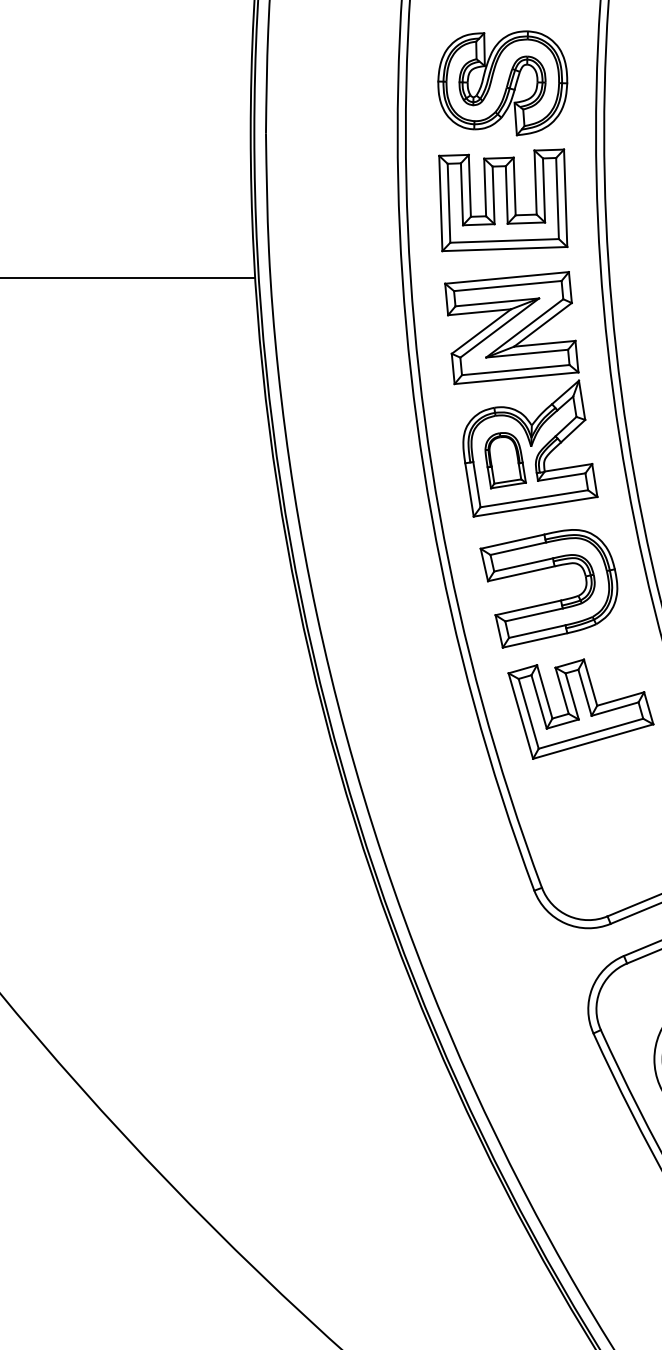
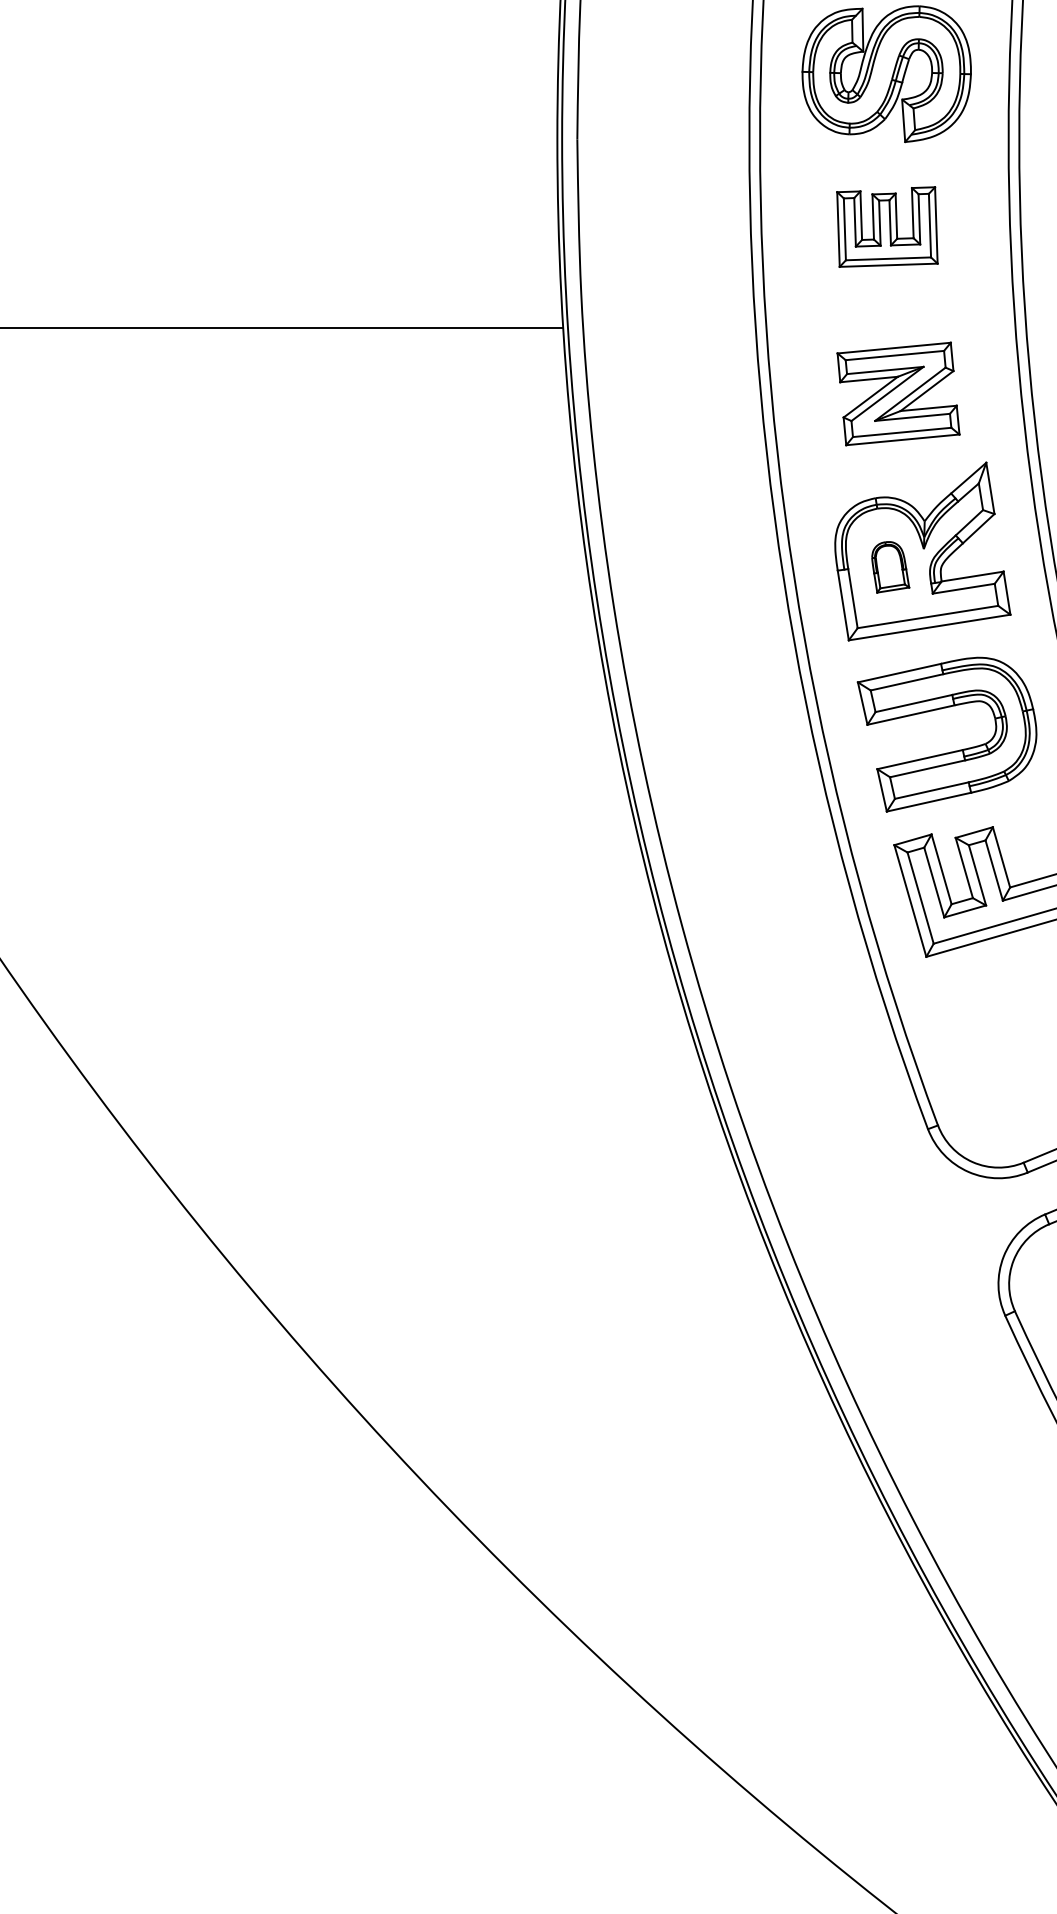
part: (503, 199) -> (887, 226), size x0.6
part: (511, 327) -> (898, 393), size x0.7
part: (505, 460) -> (890, 567), size x0.7

